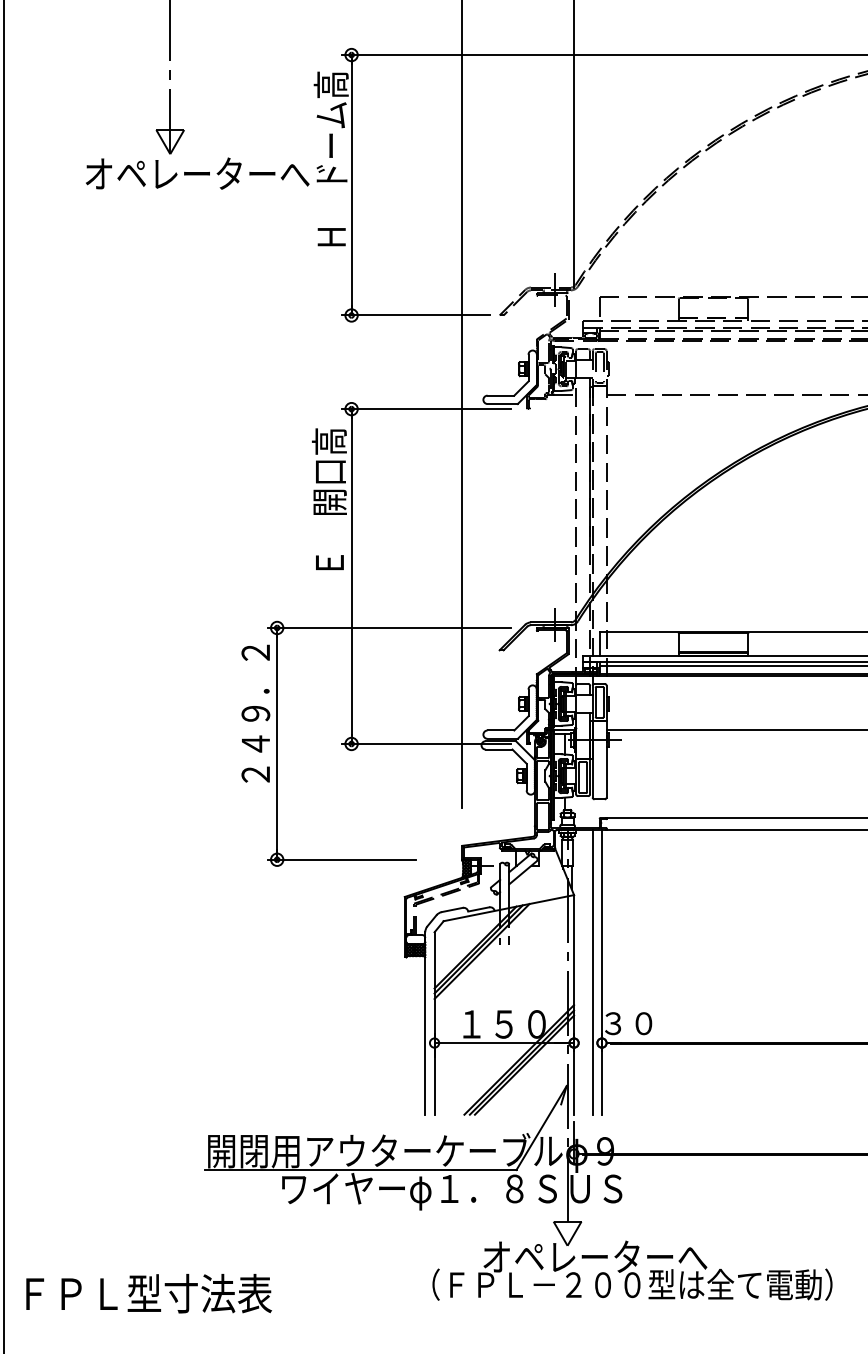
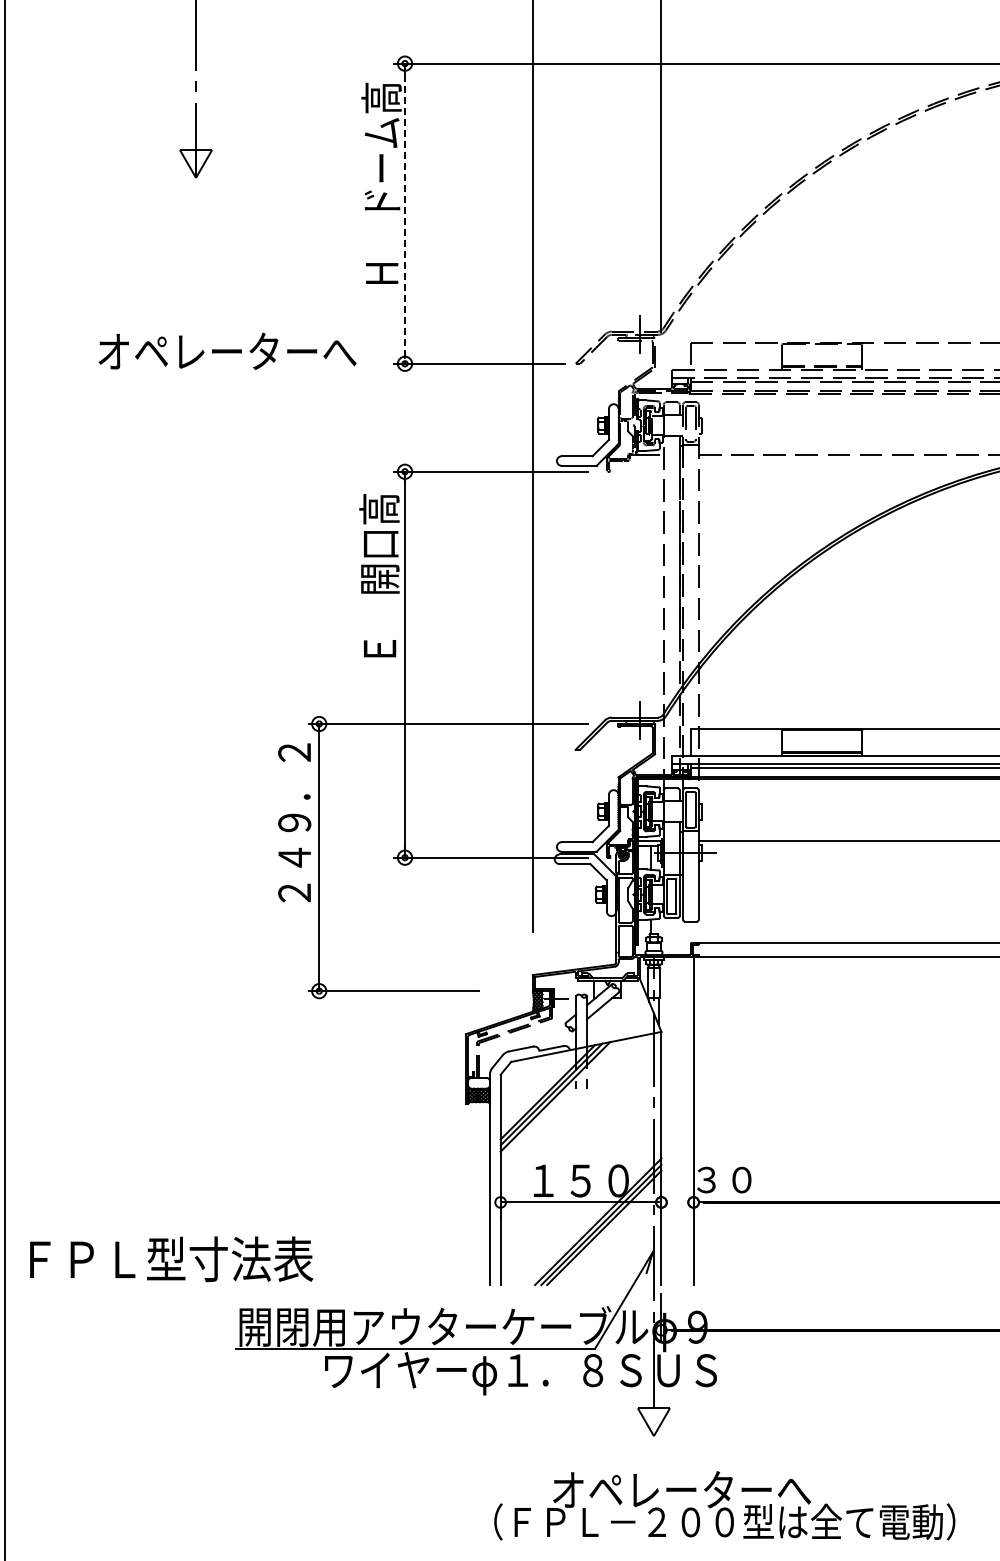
text: (197, 172) -> (227, 350), moved
line: (352, 185) -> (405, 214), solid -> dashed
line: (593, 971) -> (683, 1120), removed
text: (632, 1270) -> (724, 1505), moved
text: (148, 1293) -> (171, 1259), moved

